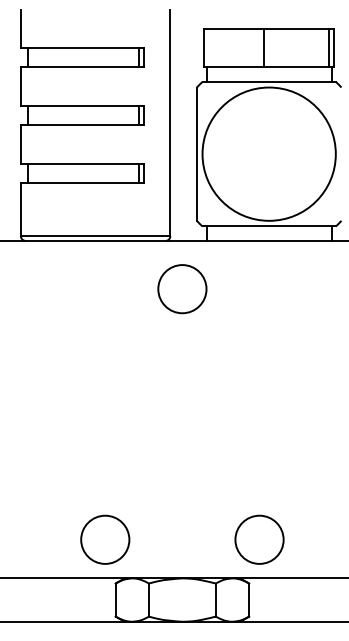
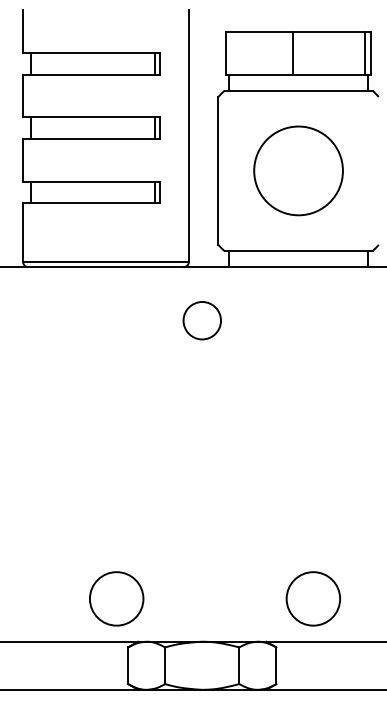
circle: (268, 153) -> (297, 170), size x0.6
circle: (182, 289) -> (202, 321), size x0.7
circle: (259, 539) -> (313, 598), moved

